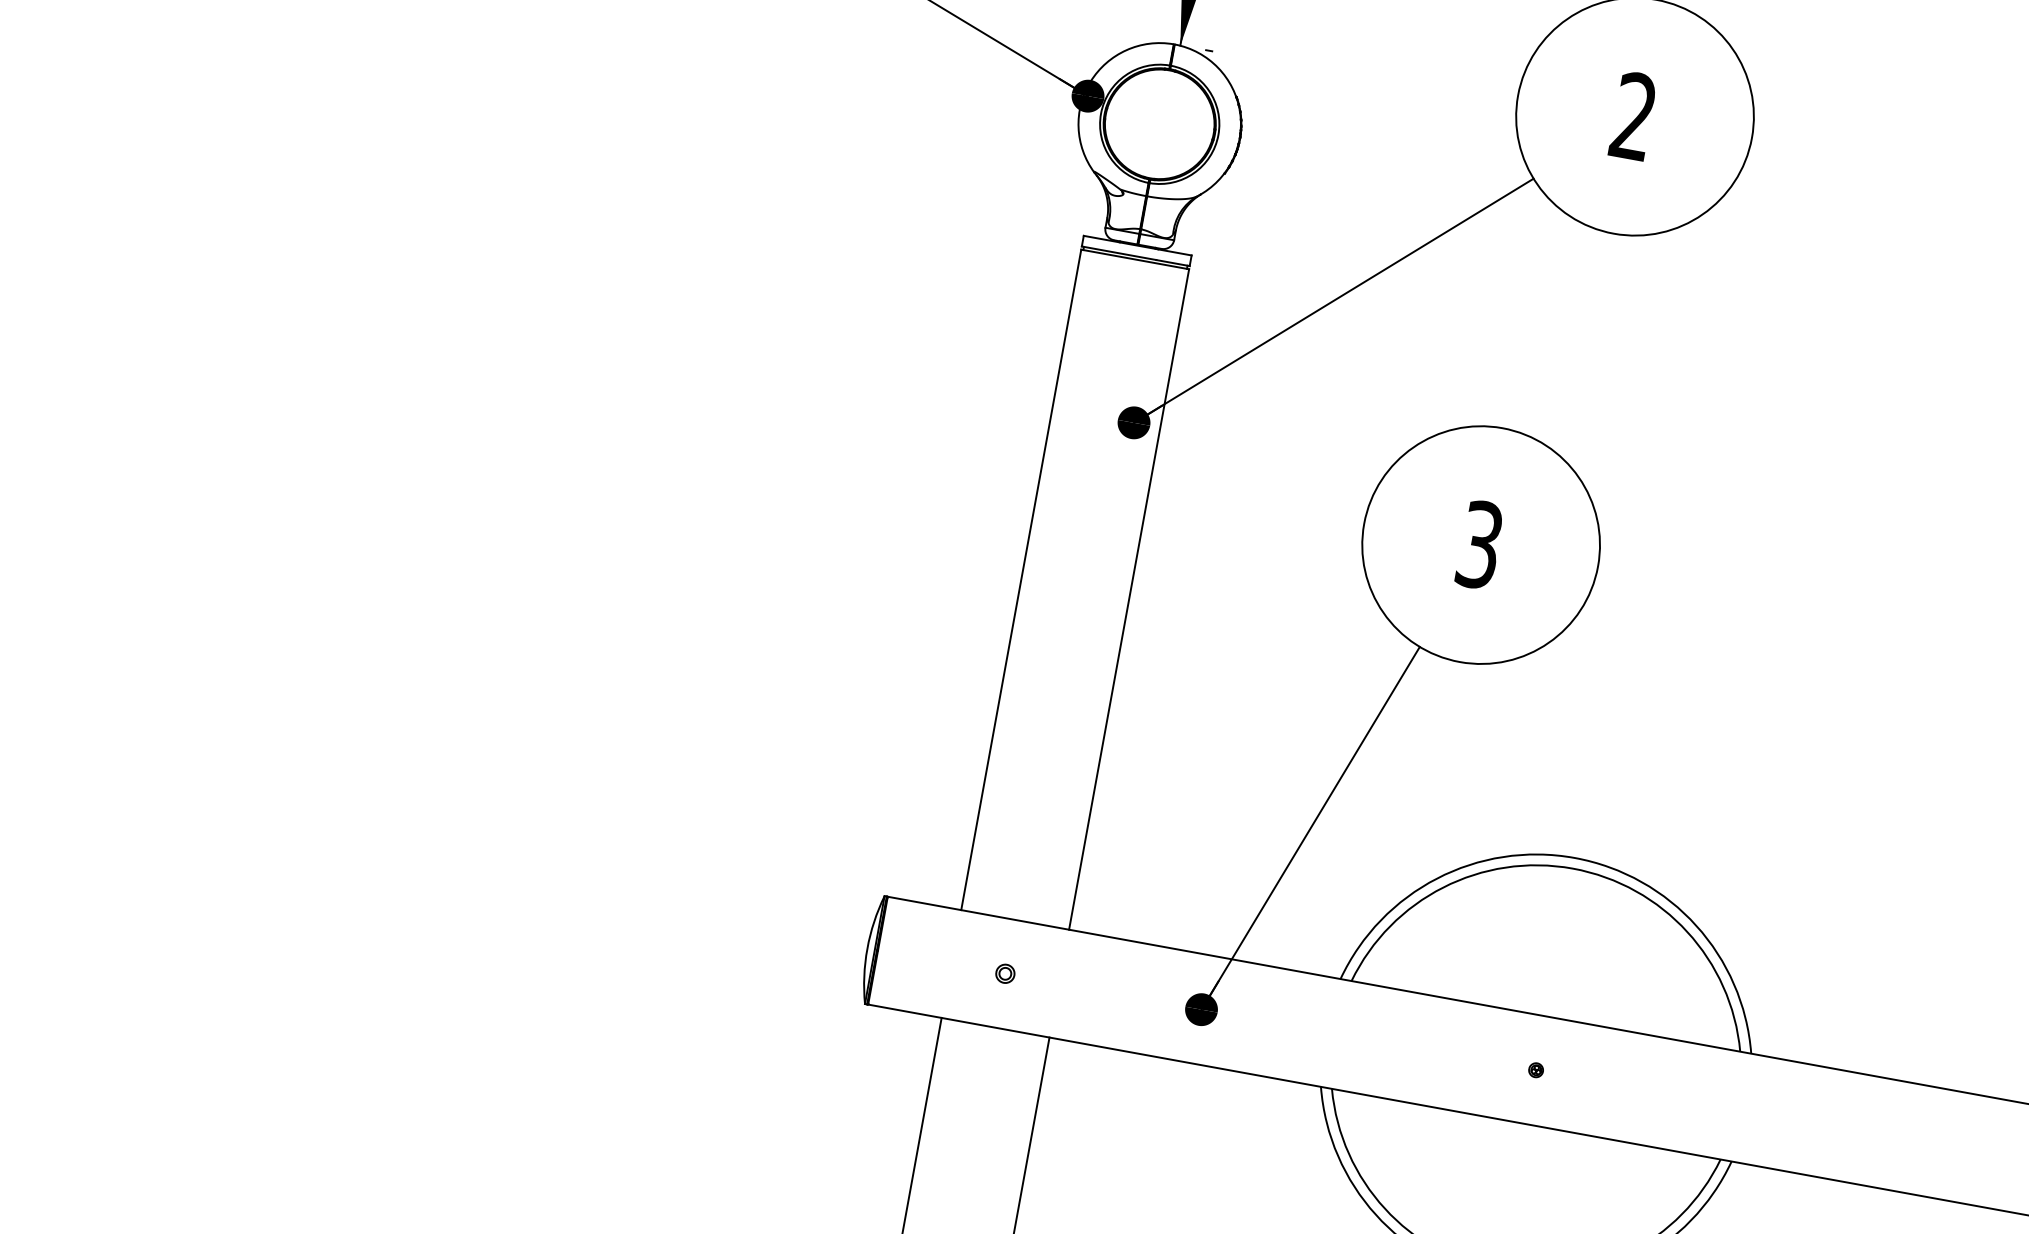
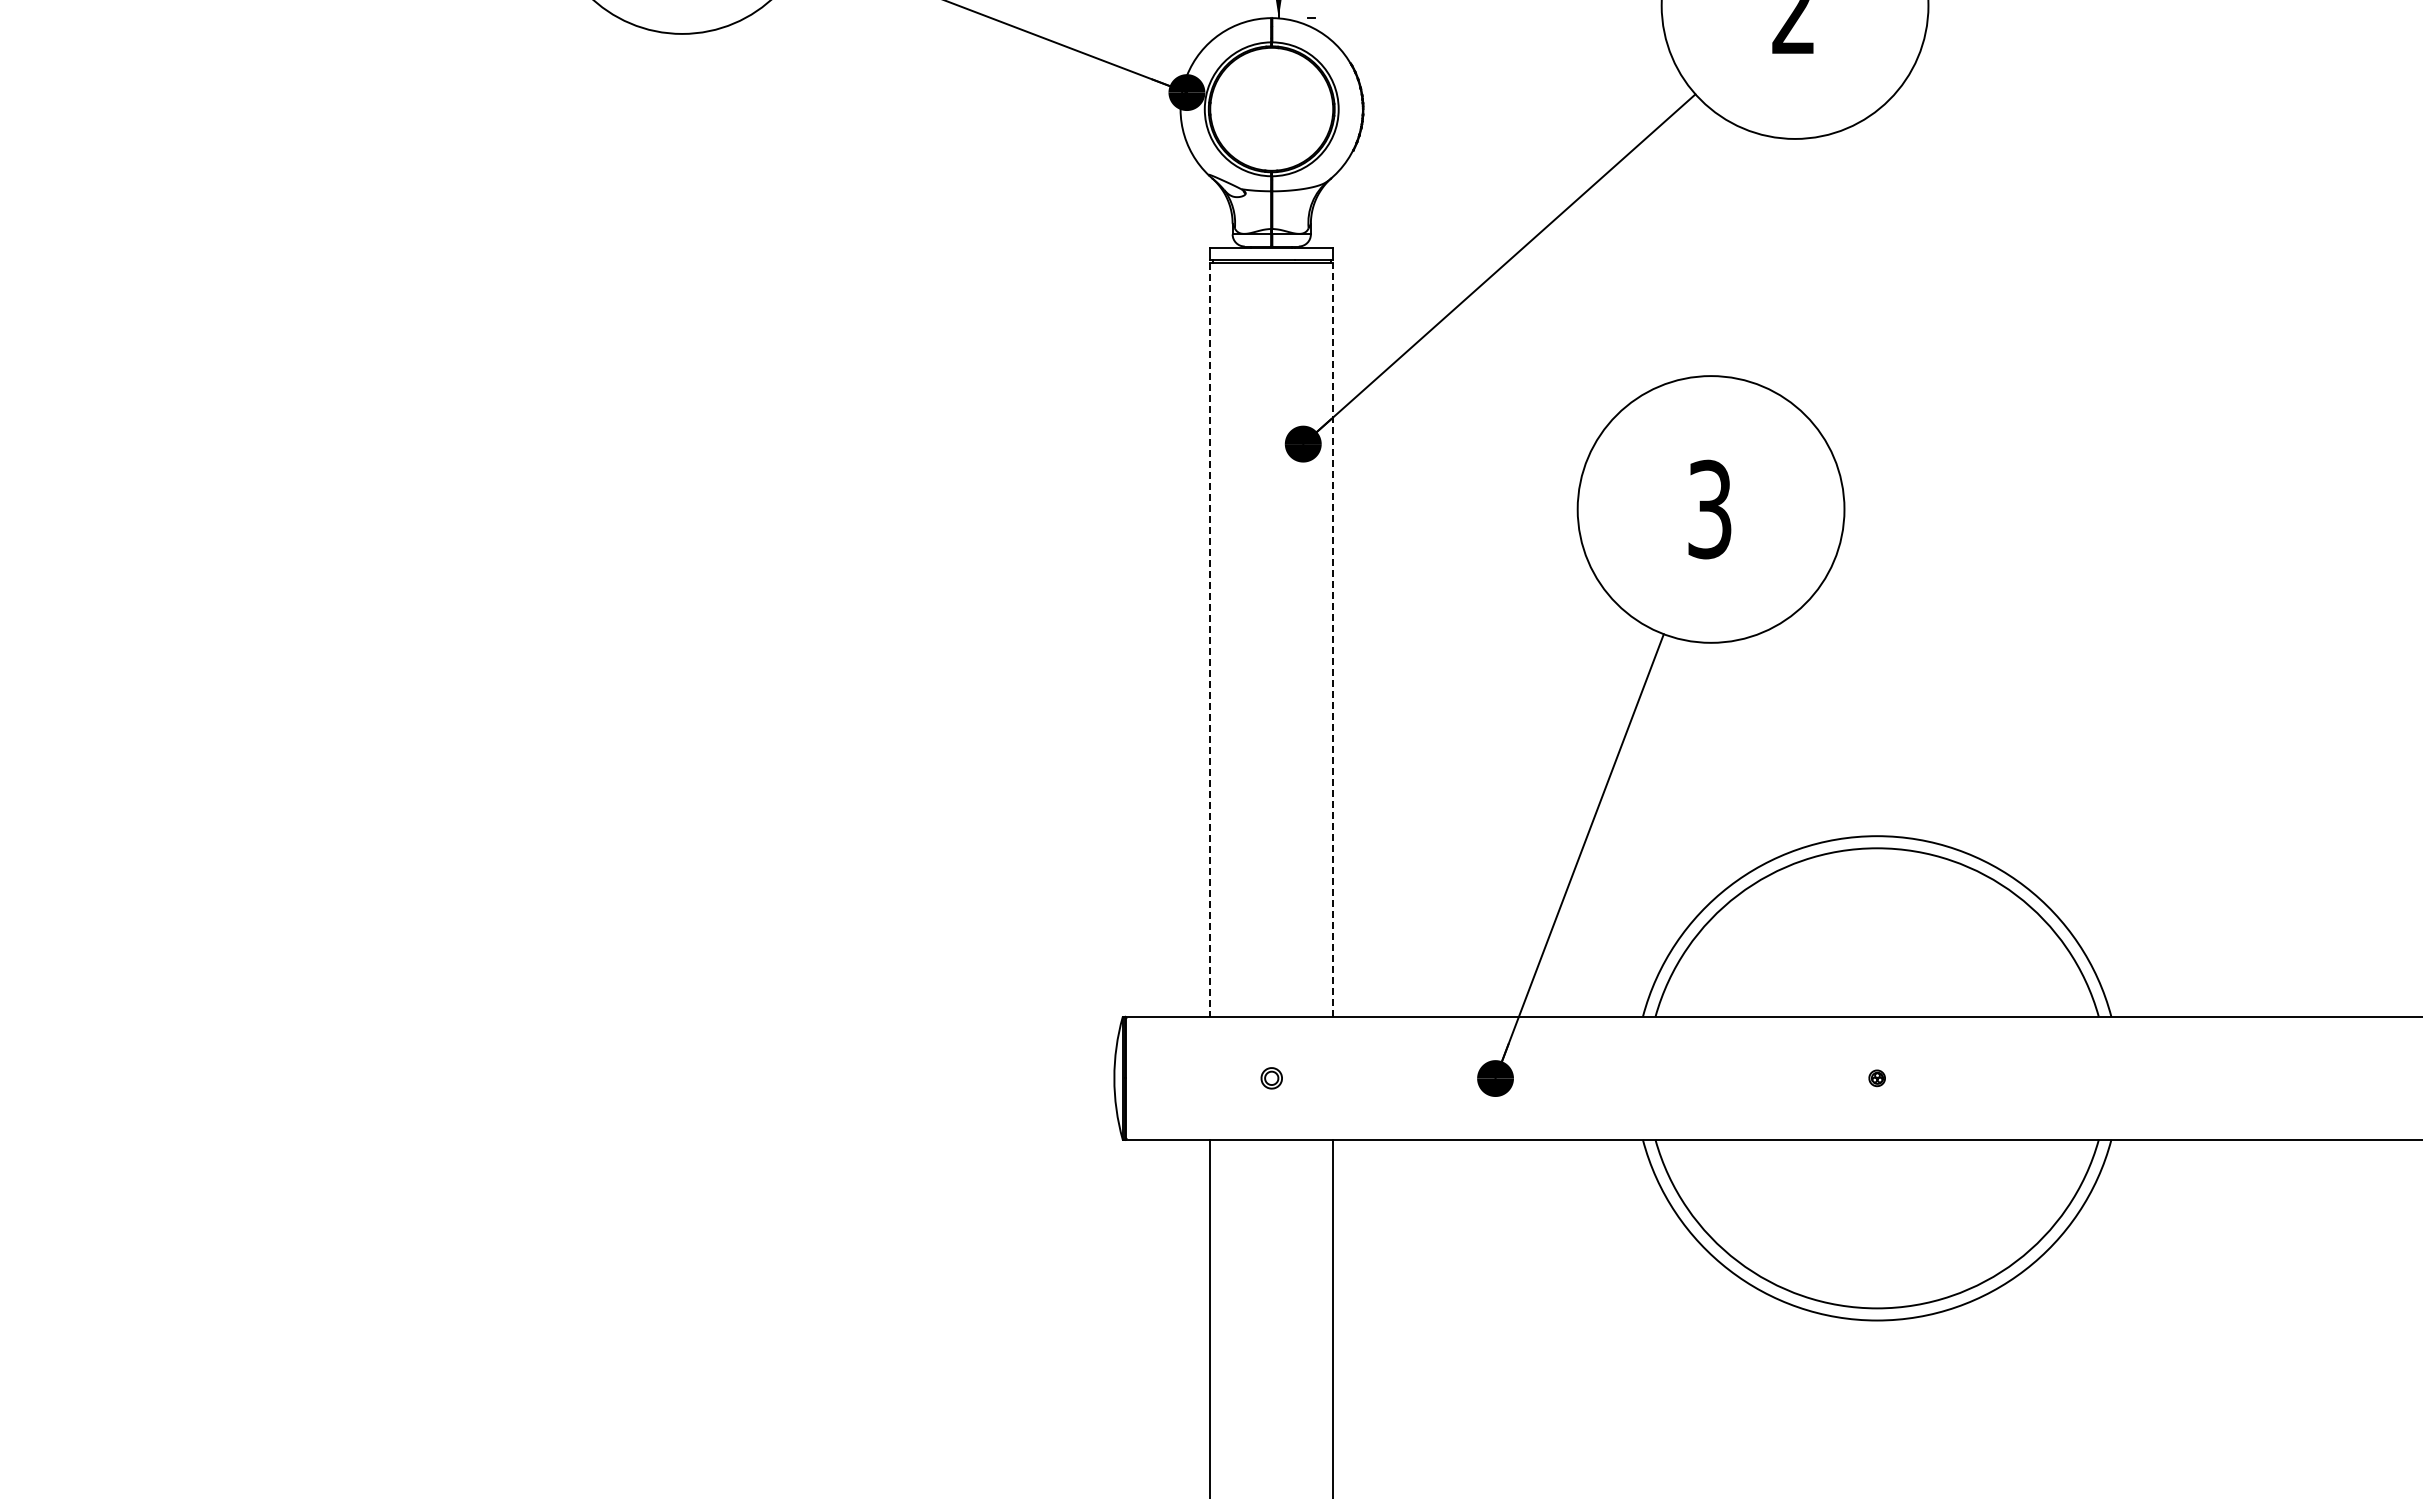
line: (1021, 580) -> (1210, 640), solid -> dashed
line: (1129, 599) -> (1333, 640), solid -> dashed

